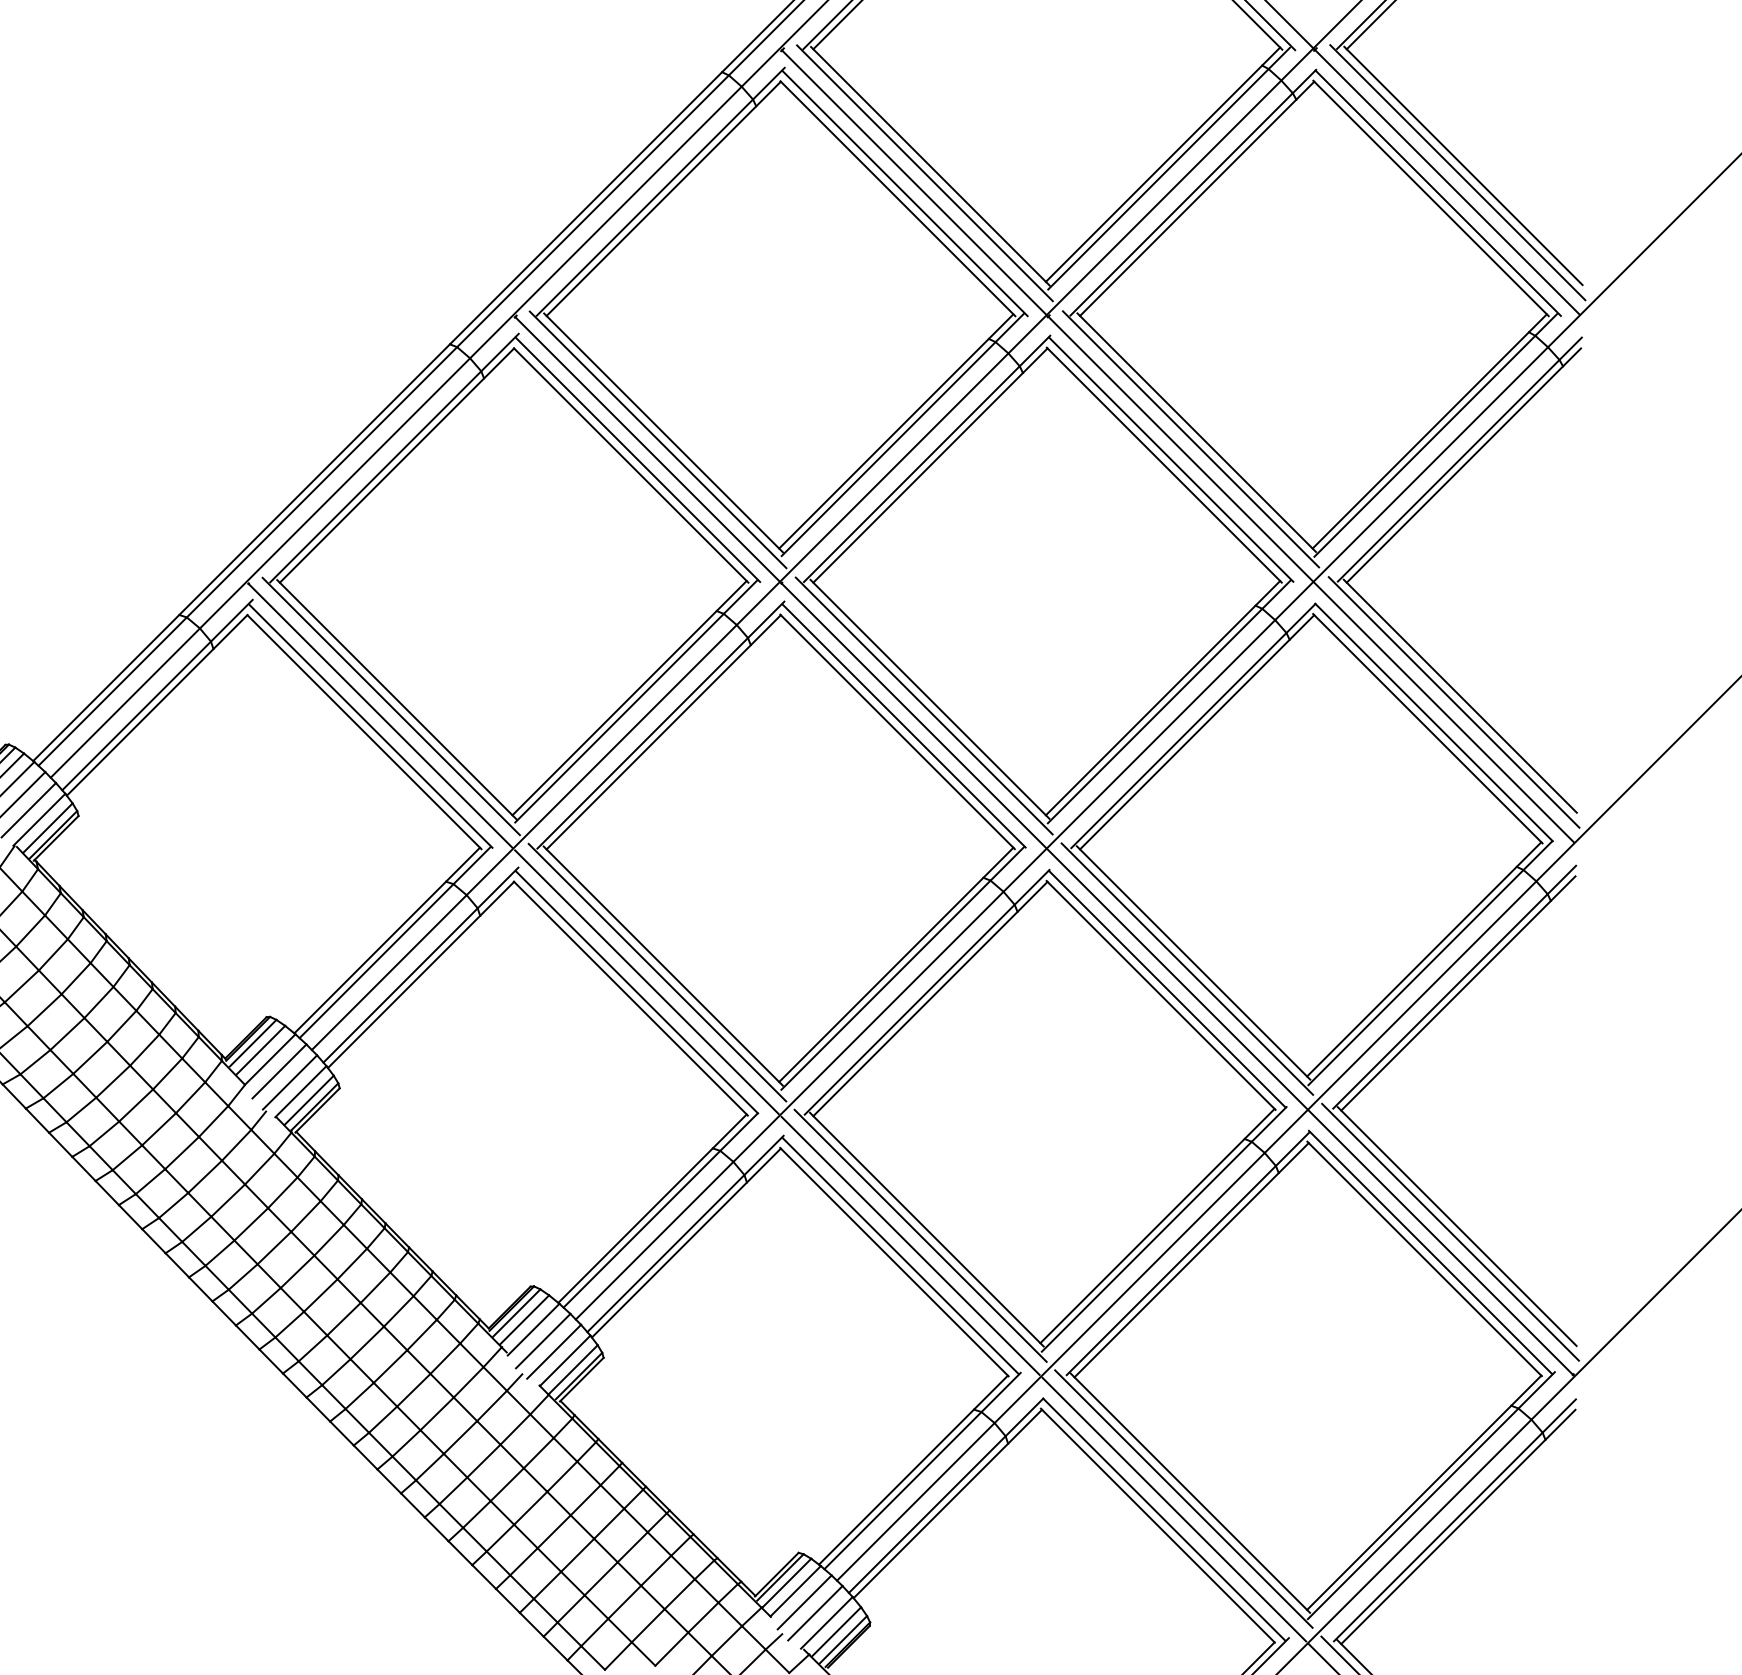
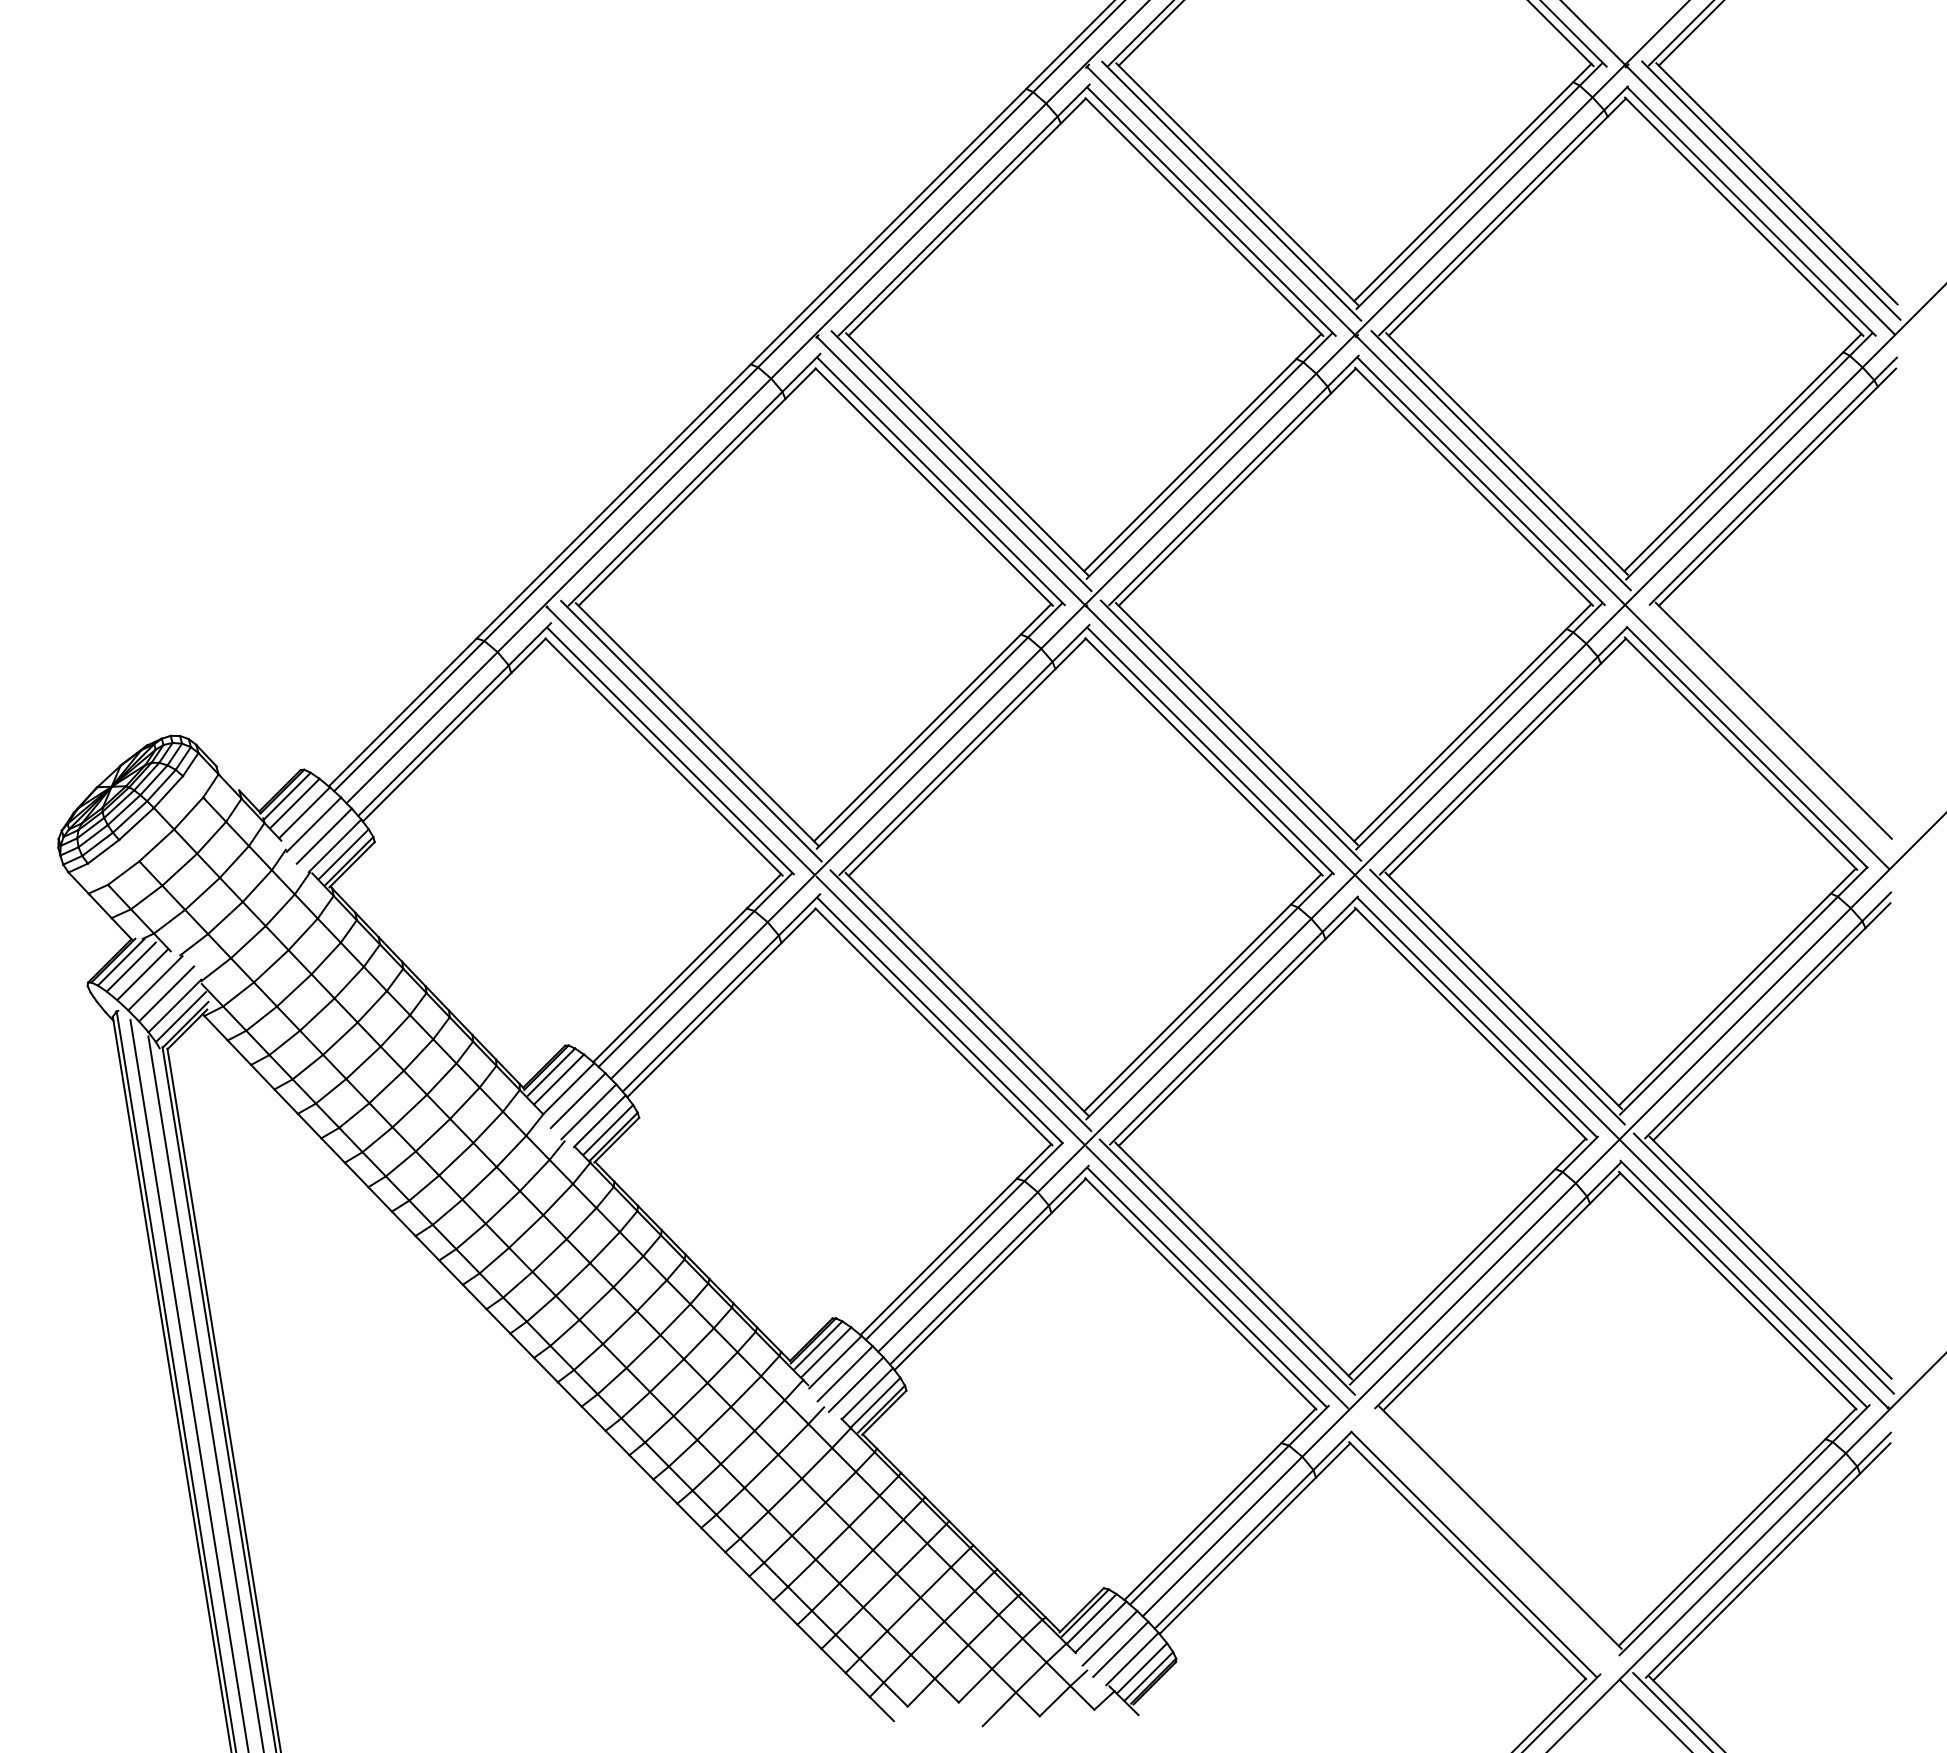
line: (1454, 701) -> (1767, 726), removed
line: (1183, 1498) -> (1493, 1533), removed
line: (1173, 1508) -> (1483, 1543), removed

